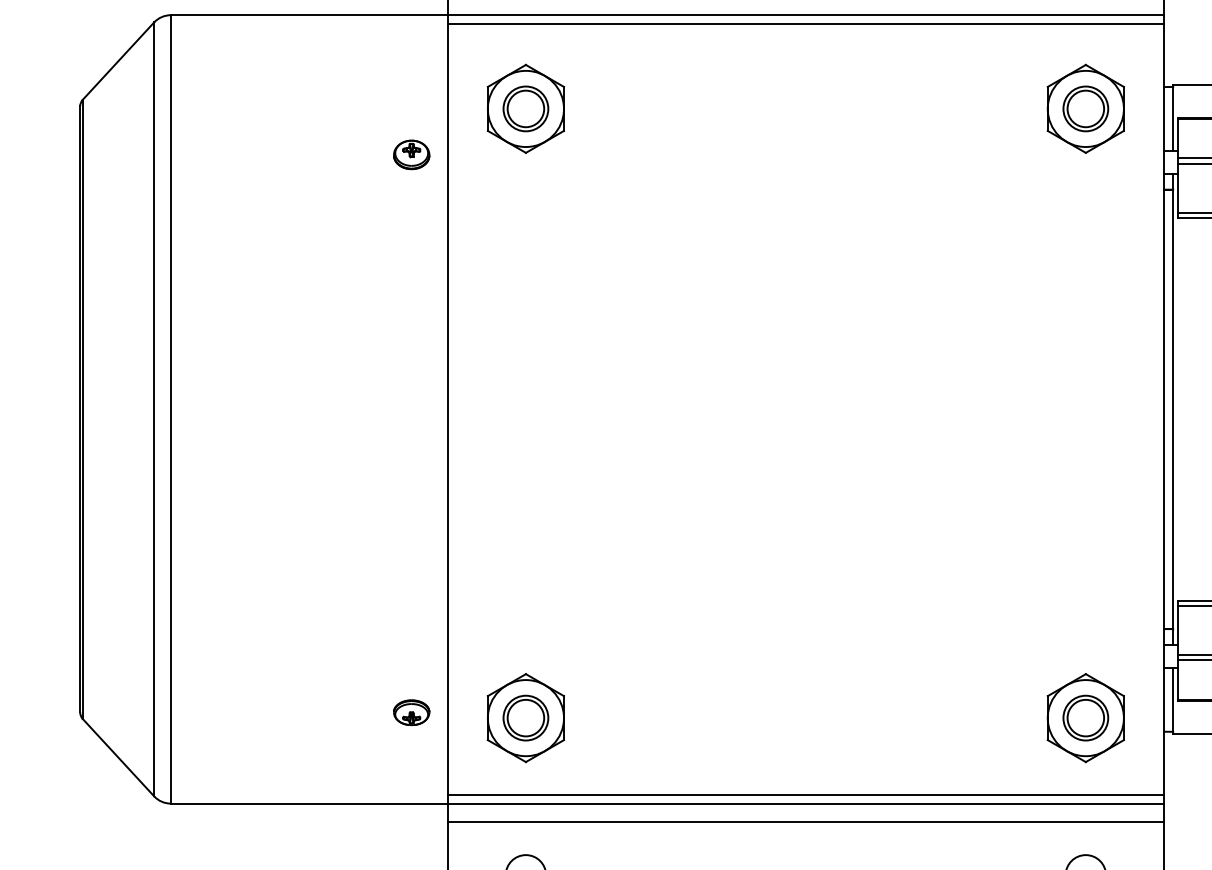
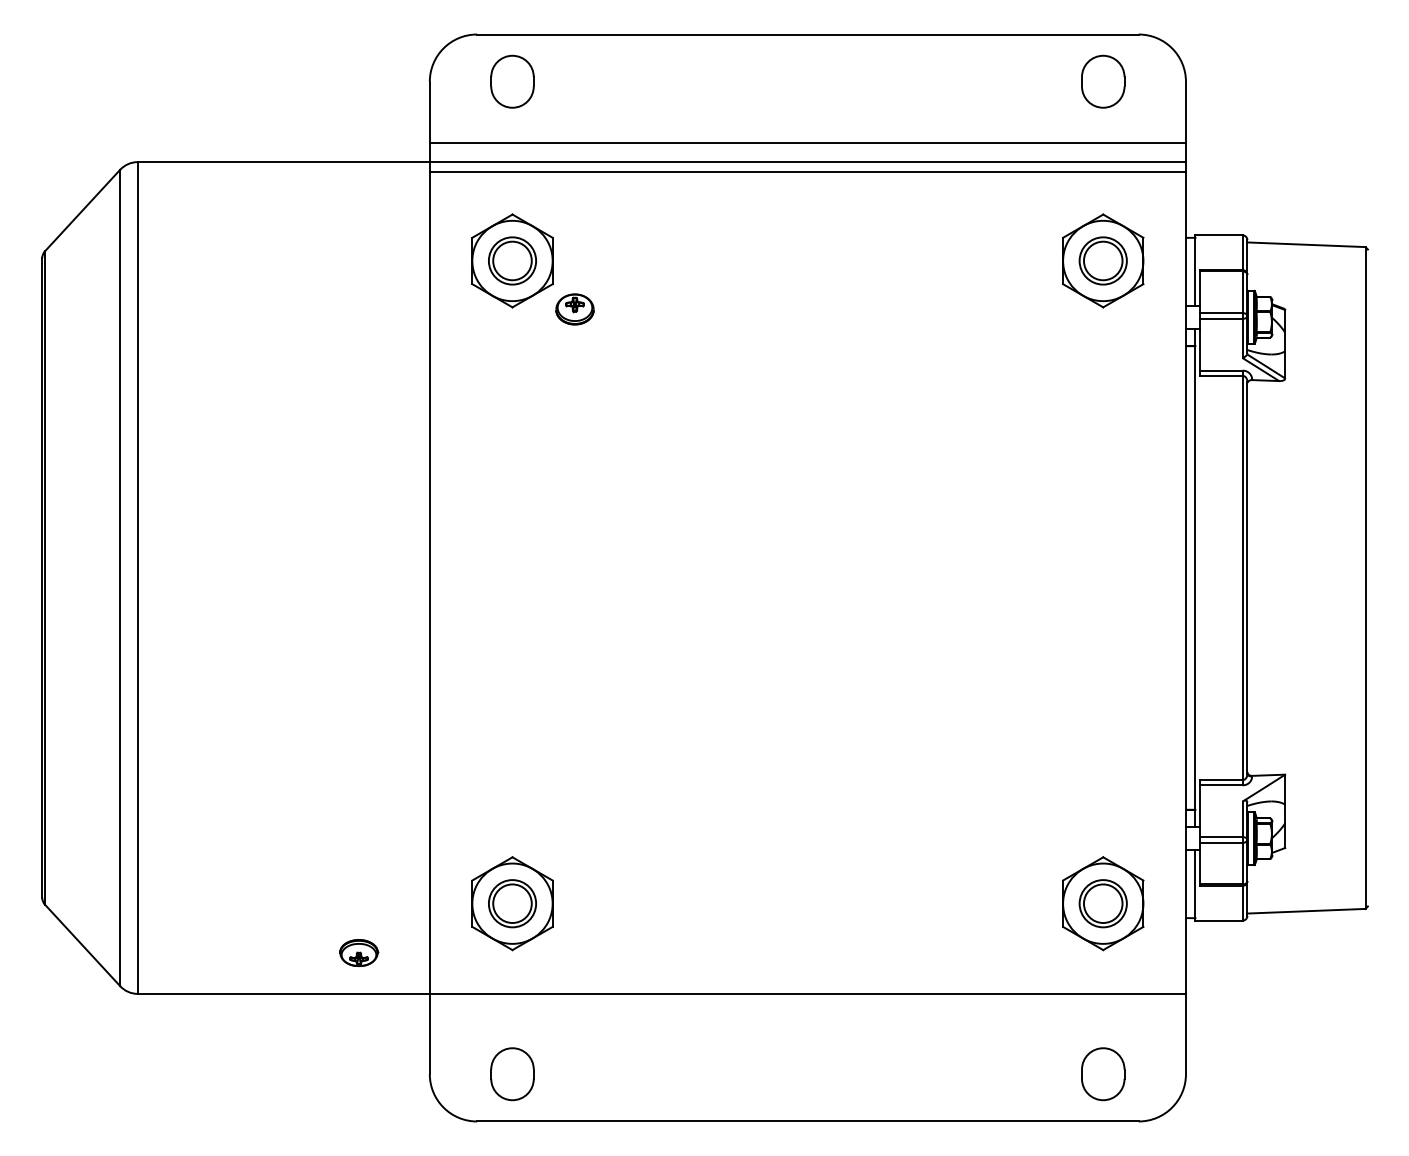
part: (411, 154) -> (574, 309), moved
part: (412, 712) -> (359, 952), moved
line: (805, 794) -> (807, 984), removed
line: (805, 821) -> (807, 1012), removed

